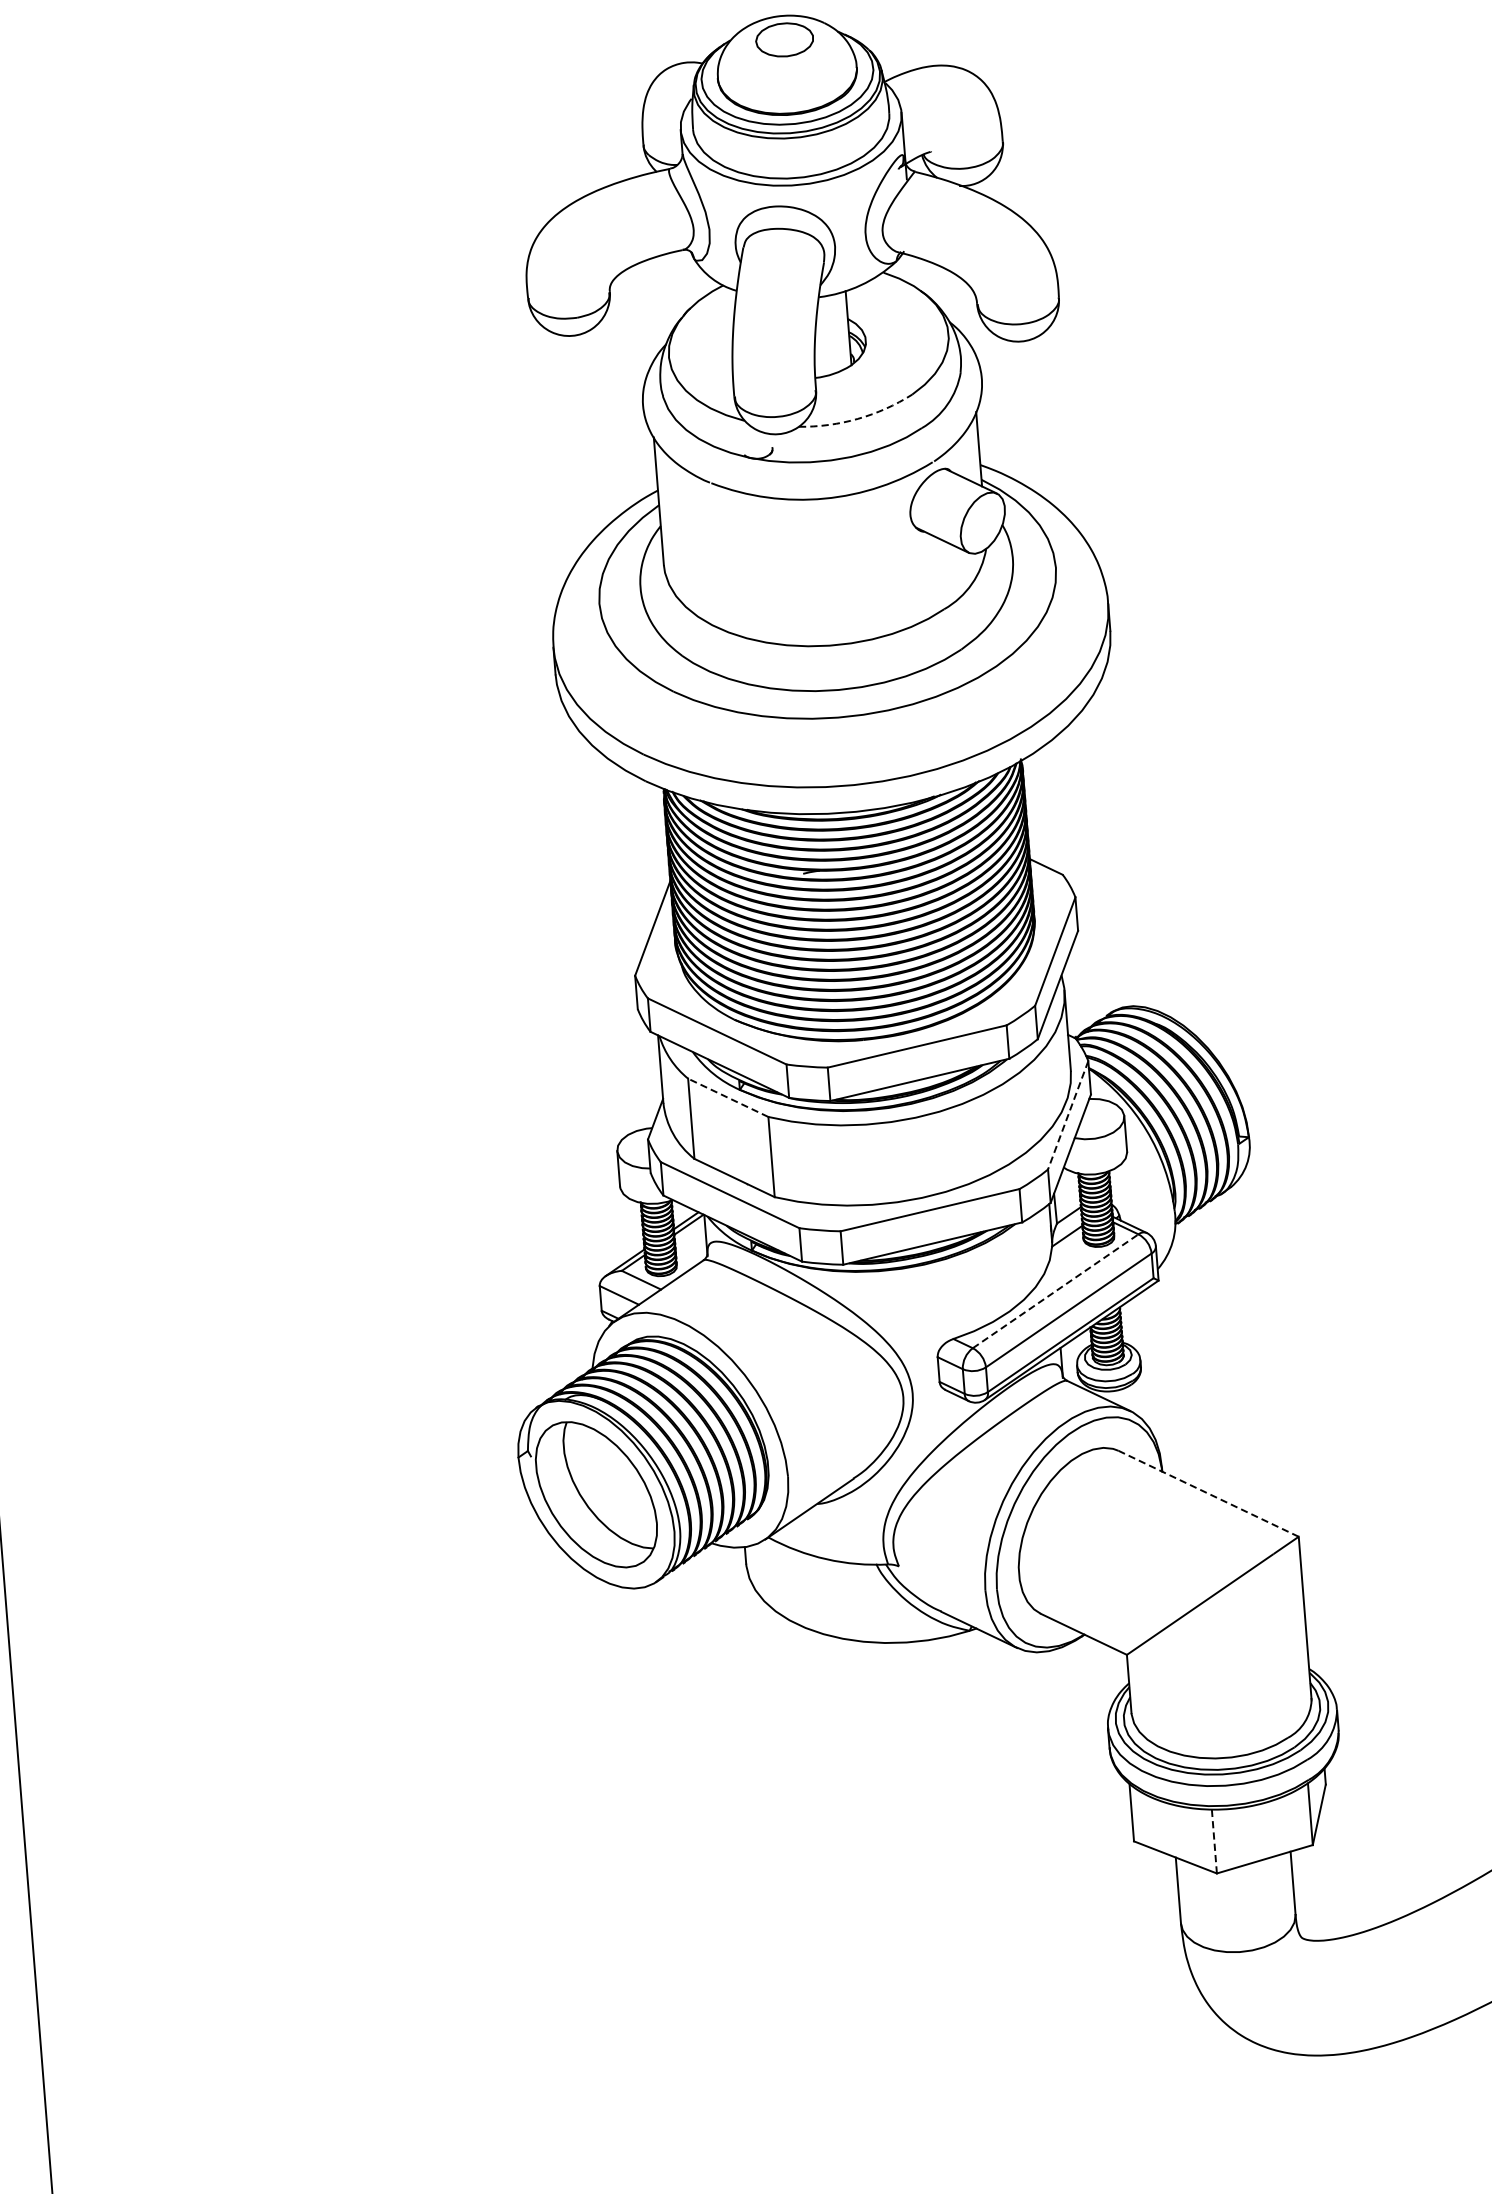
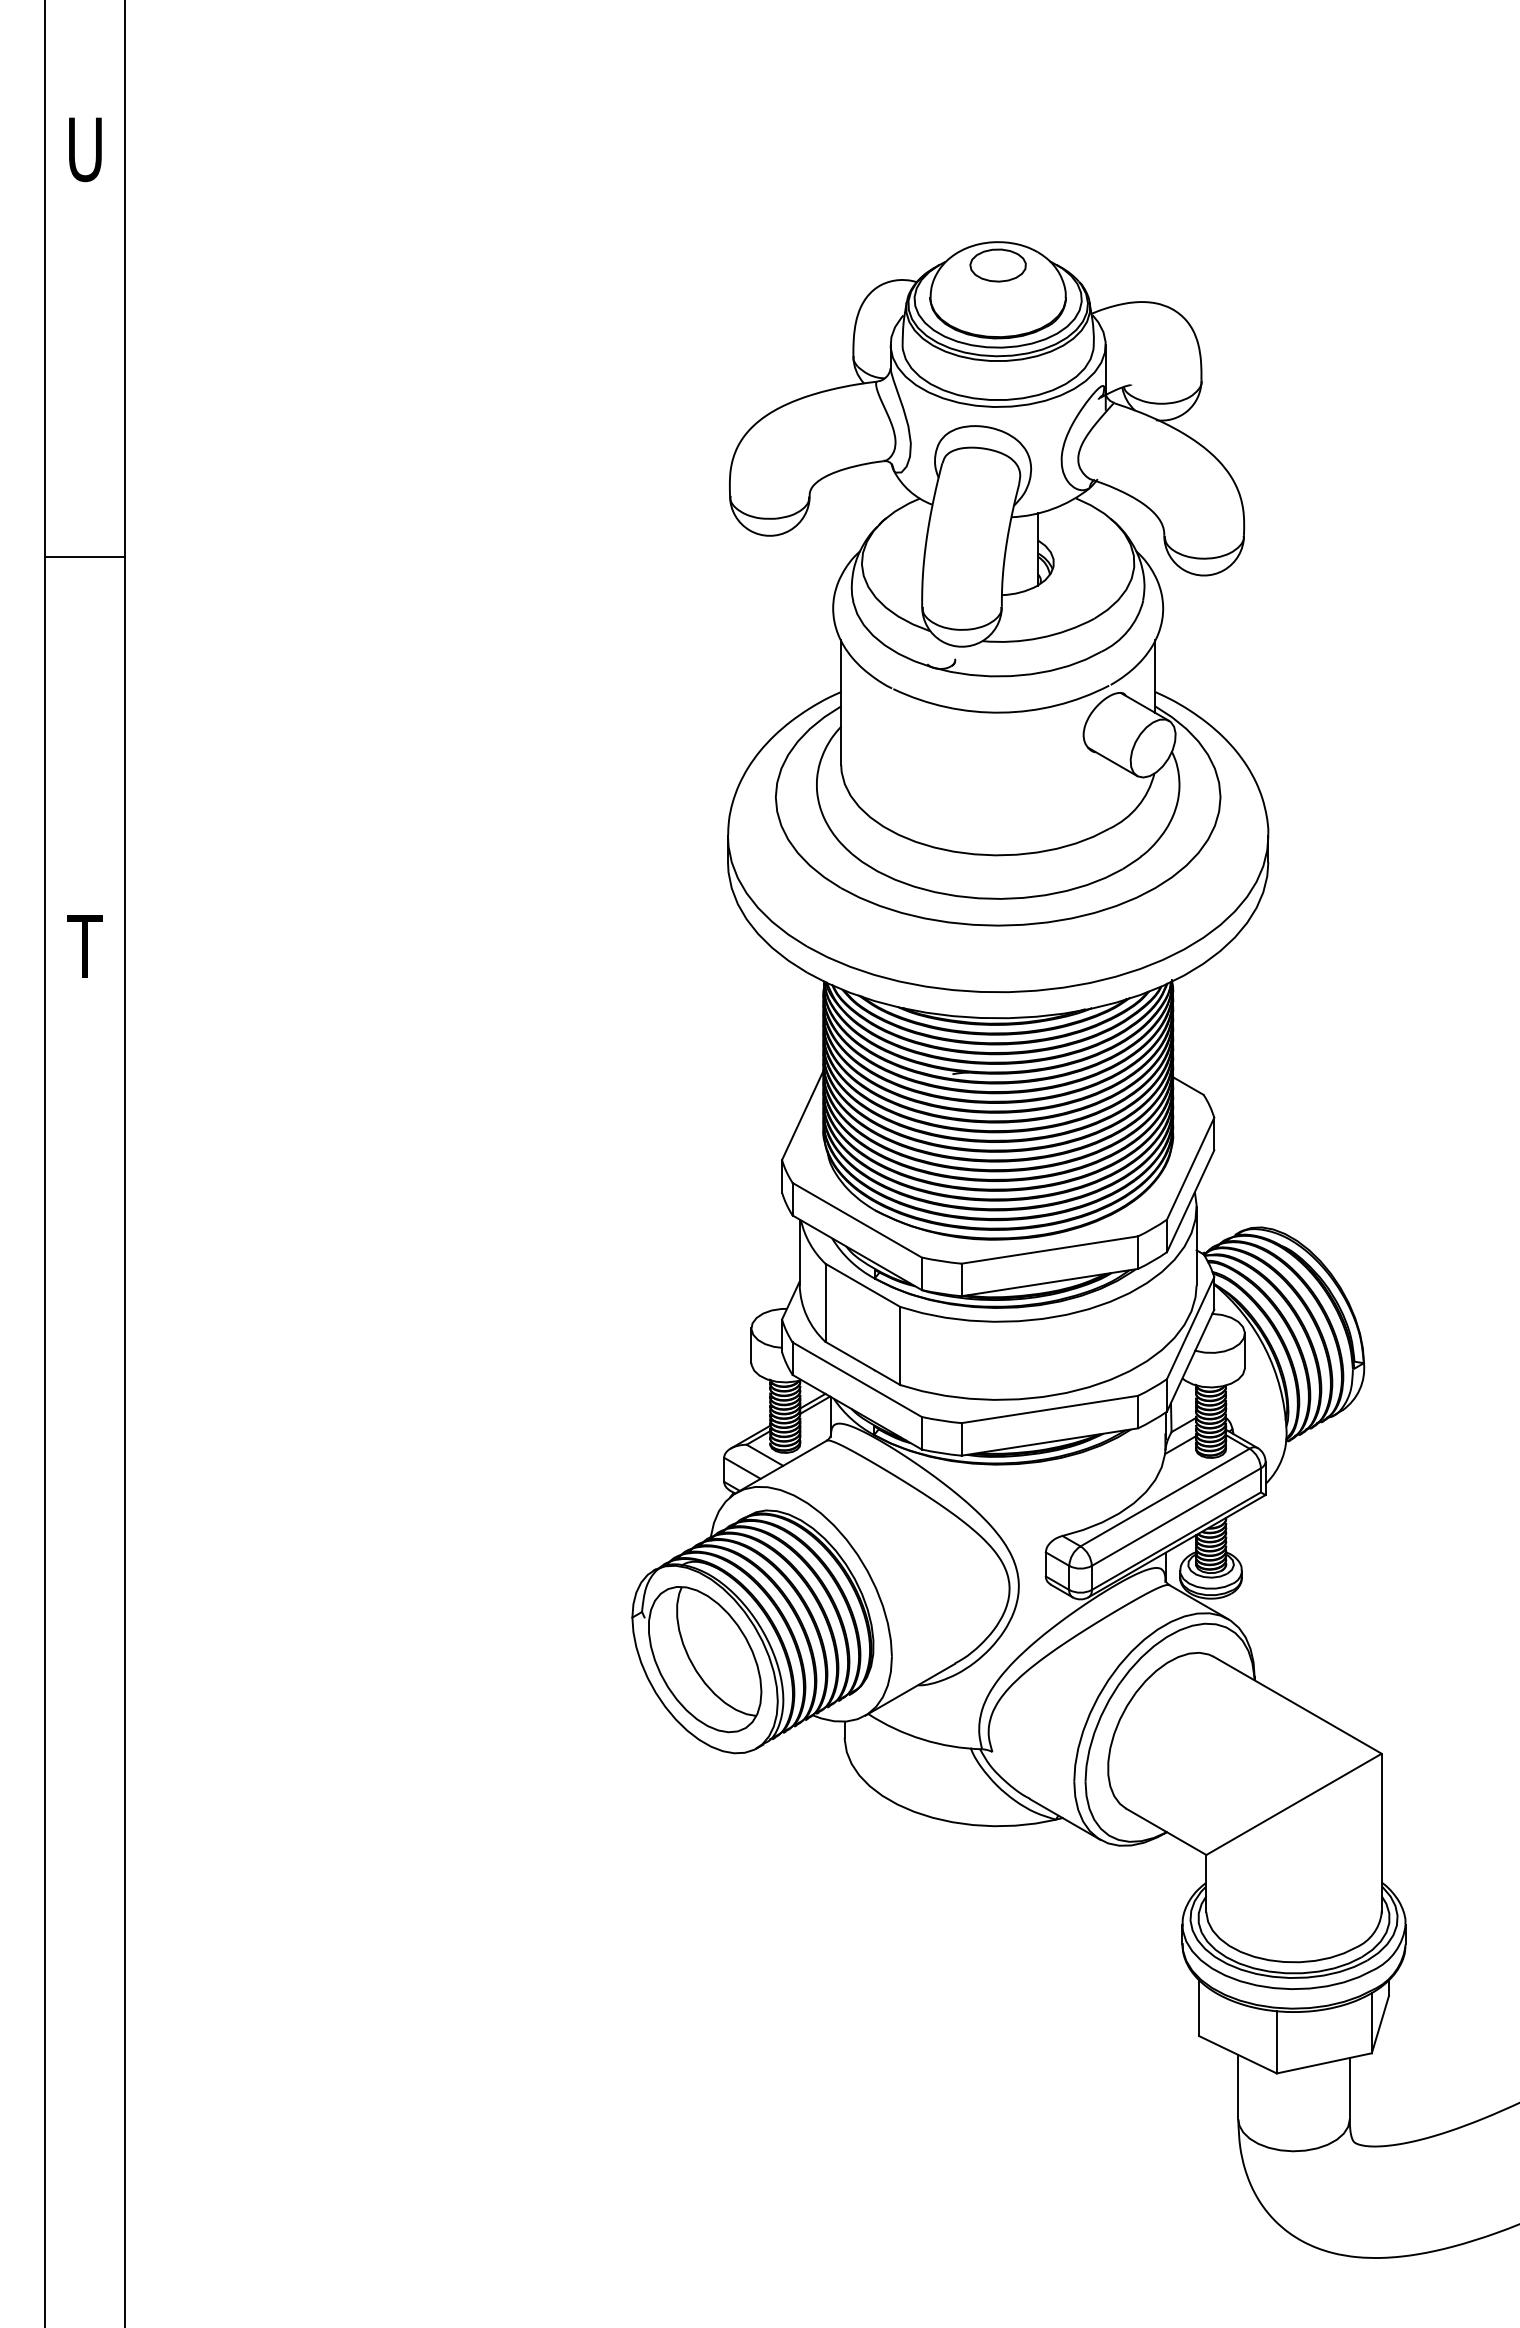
arc: (858, 418) -> (1040, 637), dashed -> solid
line: (727, 1098) -> (862, 1285), dashed -> solid
line: (1068, 1115) -> (1190, 1328), dashed -> solid
line: (1056, 1291) -> (1165, 1497), dashed -> solid
line: (1208, 1494) -> (1297, 1705), dashed -> solid
line: (1213, 1840) -> (1276, 2041), dashed -> solid

